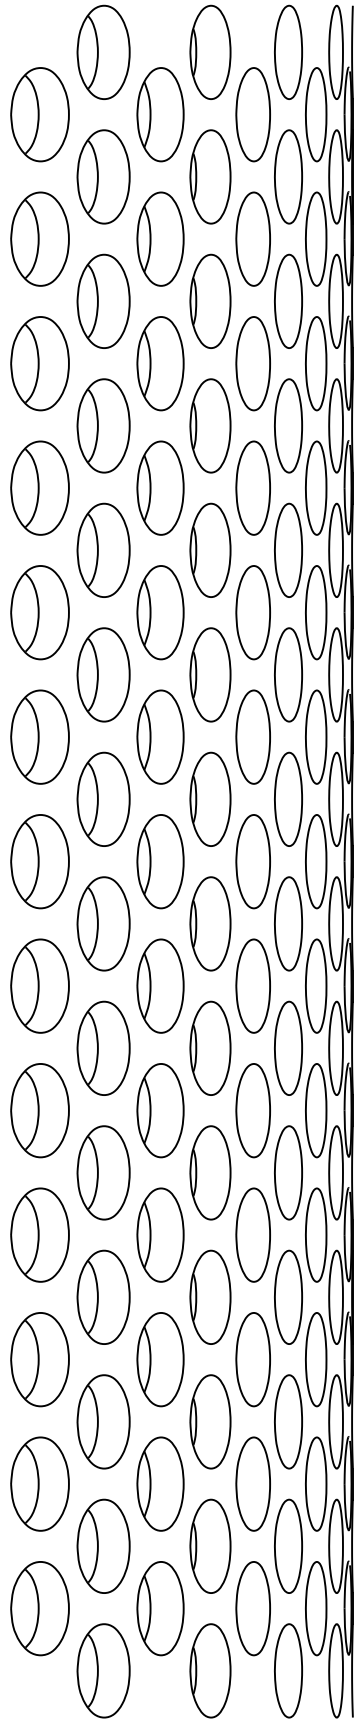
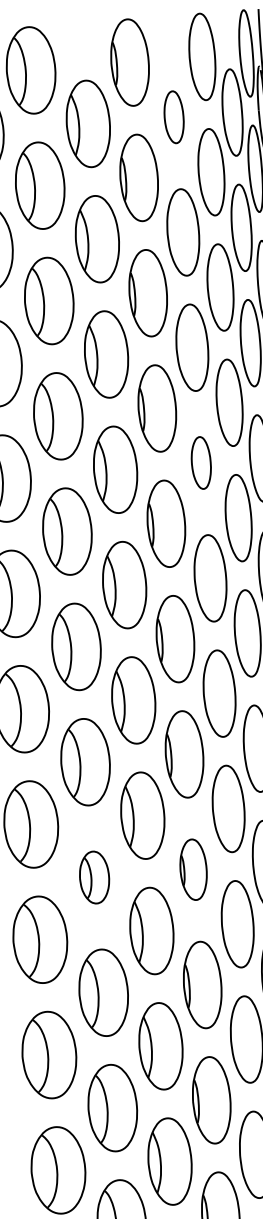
part: (252, 114) -> (173, 117), size x0.6
part: (252, 487) -> (200, 462), size x0.6
part: (103, 923) -> (94, 877), size x0.6
part: (210, 923) -> (193, 869), size x0.7

